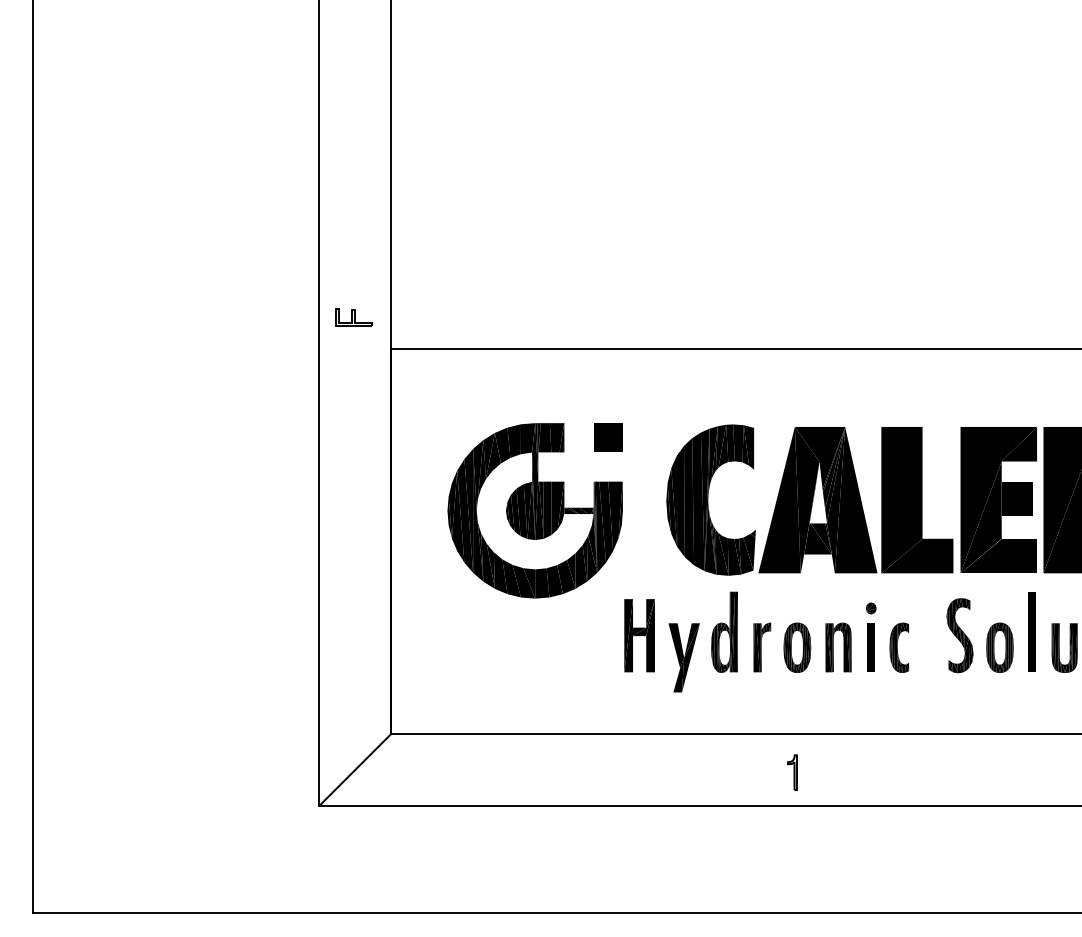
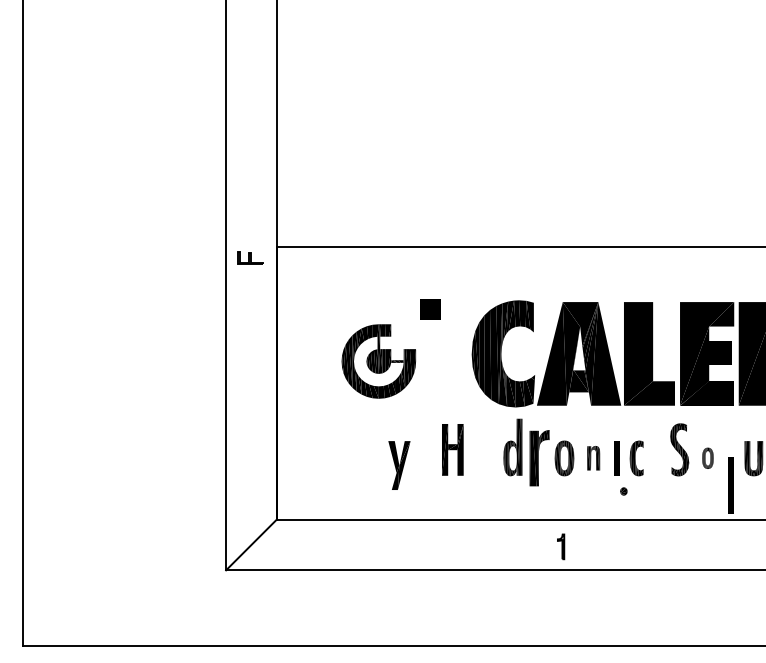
part: (353, 317) -> (250, 258), moved
part: (534, 510) -> (378, 361), size x0.6
part: (870, 608) -> (623, 491), moved
part: (1031, 631) -> (730, 485), moved
part: (762, 647) -> (539, 458), size x1.6
part: (838, 647) -> (593, 458), size x0.7
part: (999, 647) -> (707, 458), size x0.6
part: (683, 657) -> (398, 465), moved

